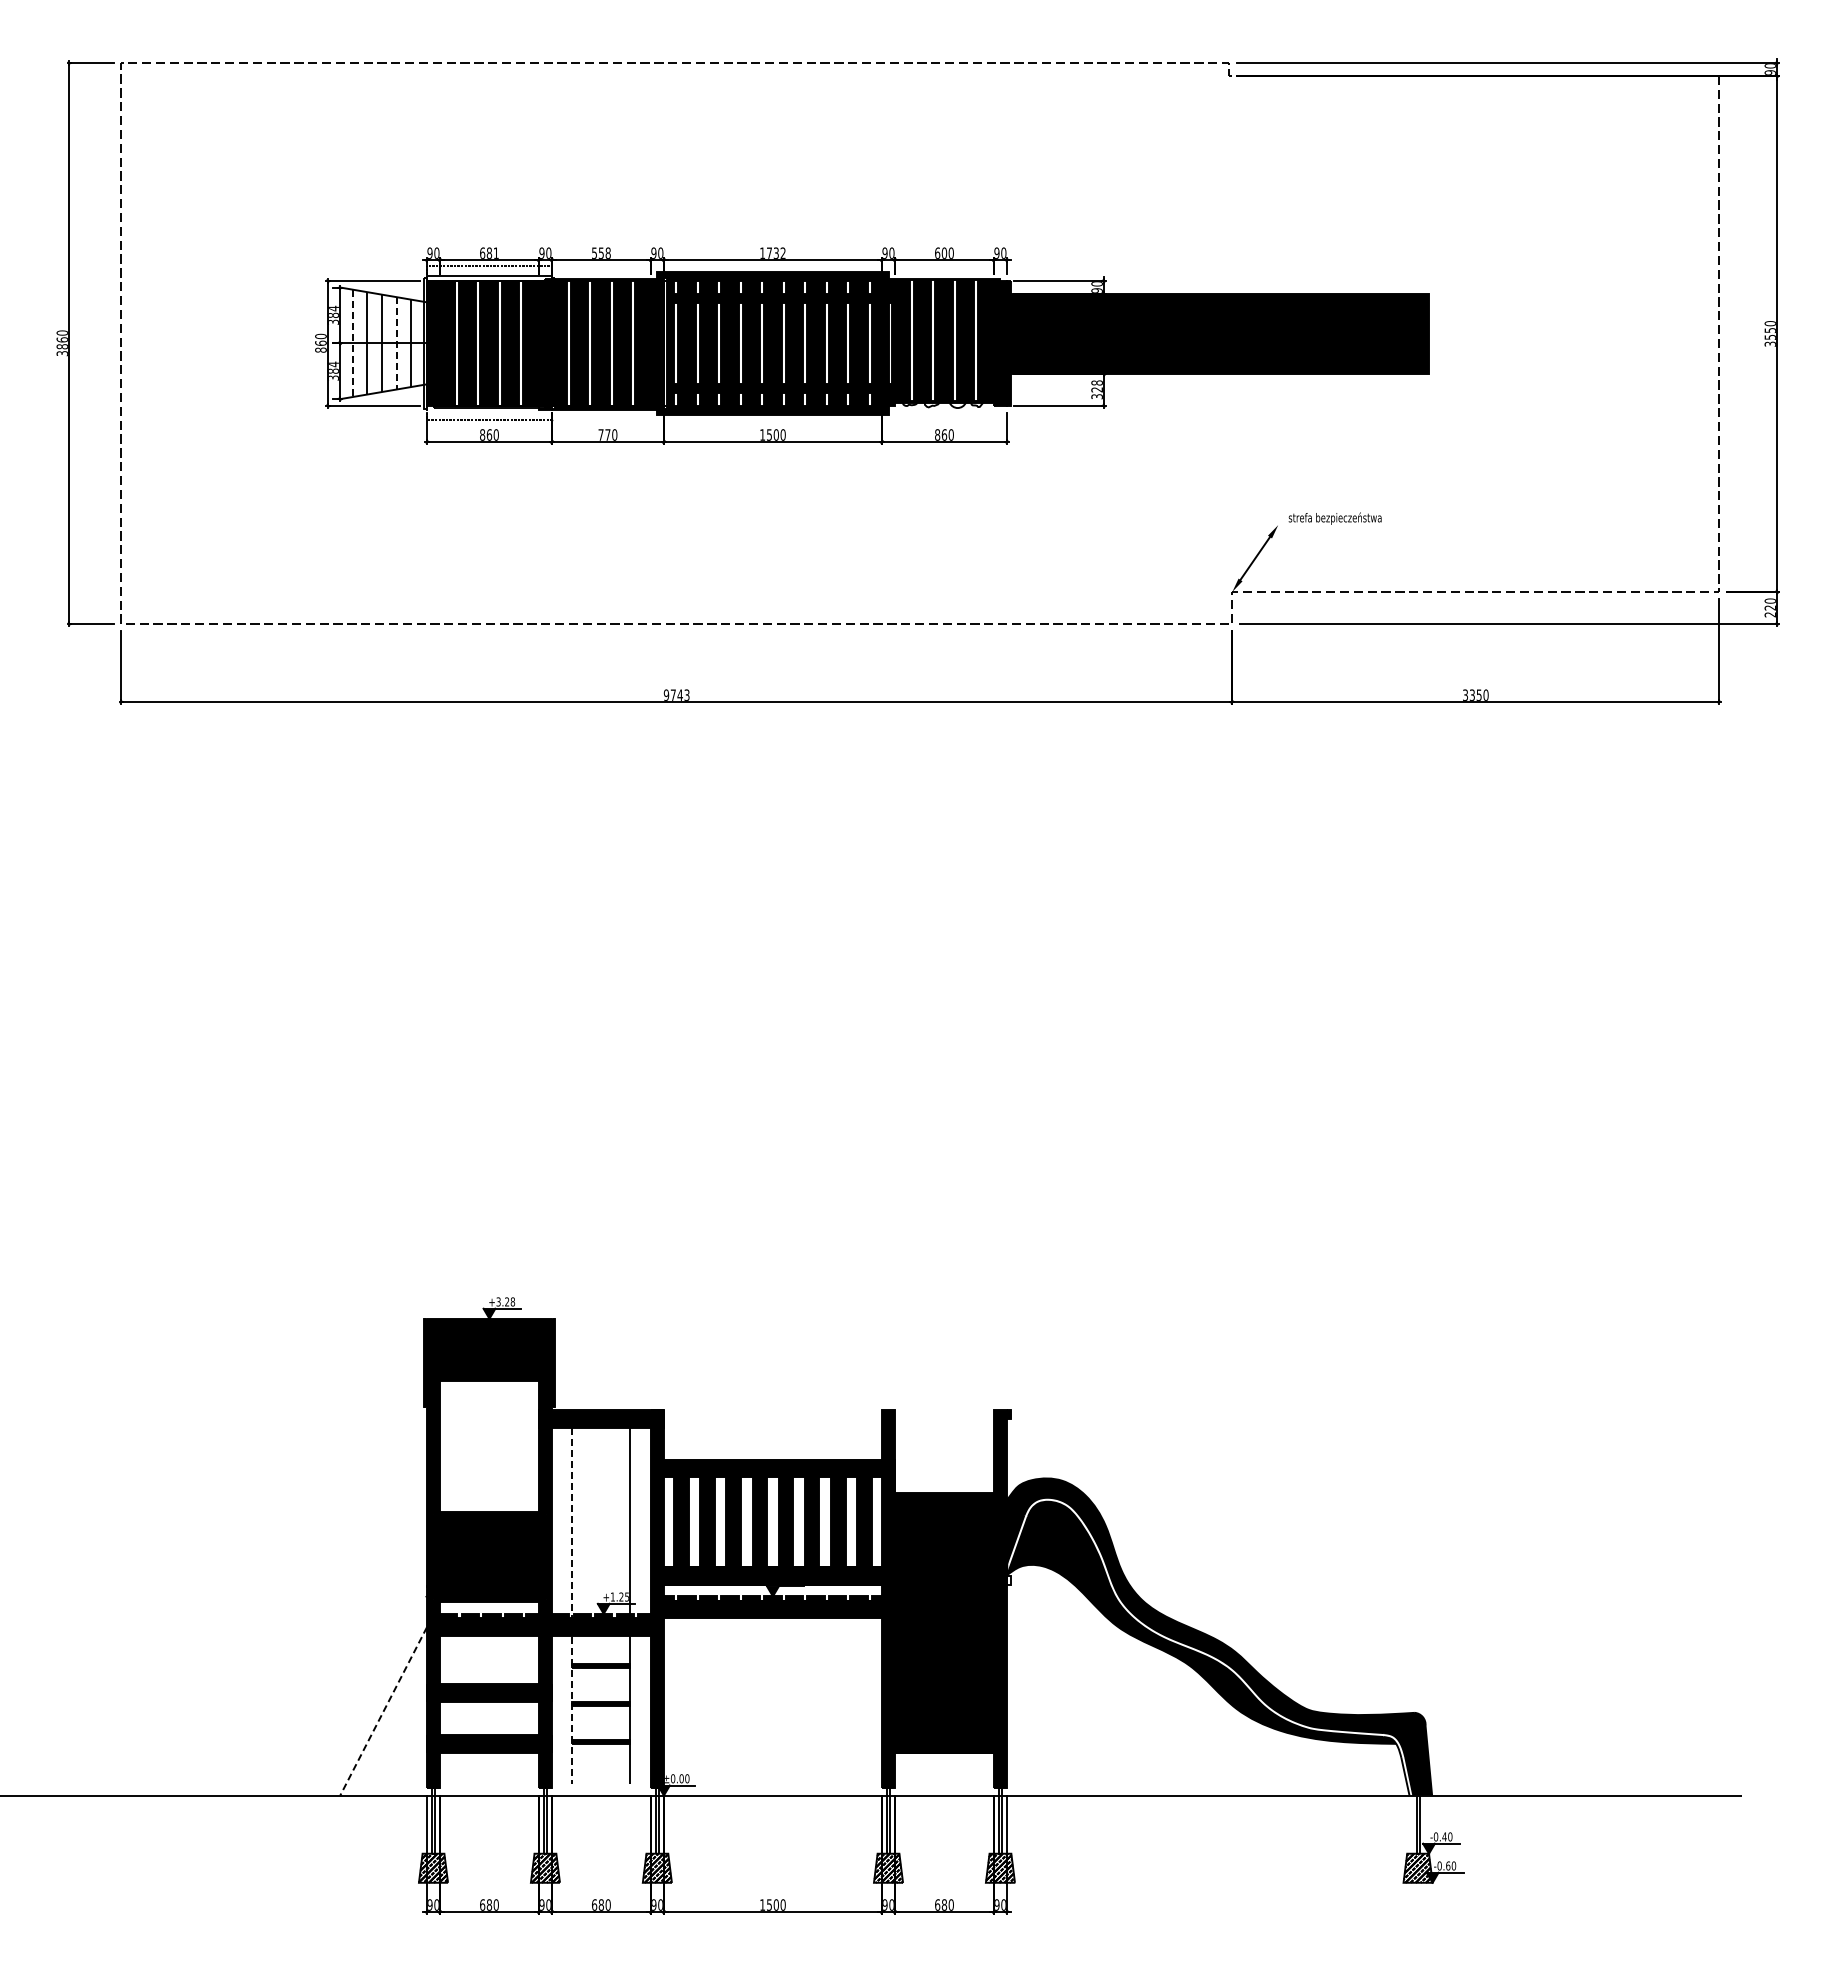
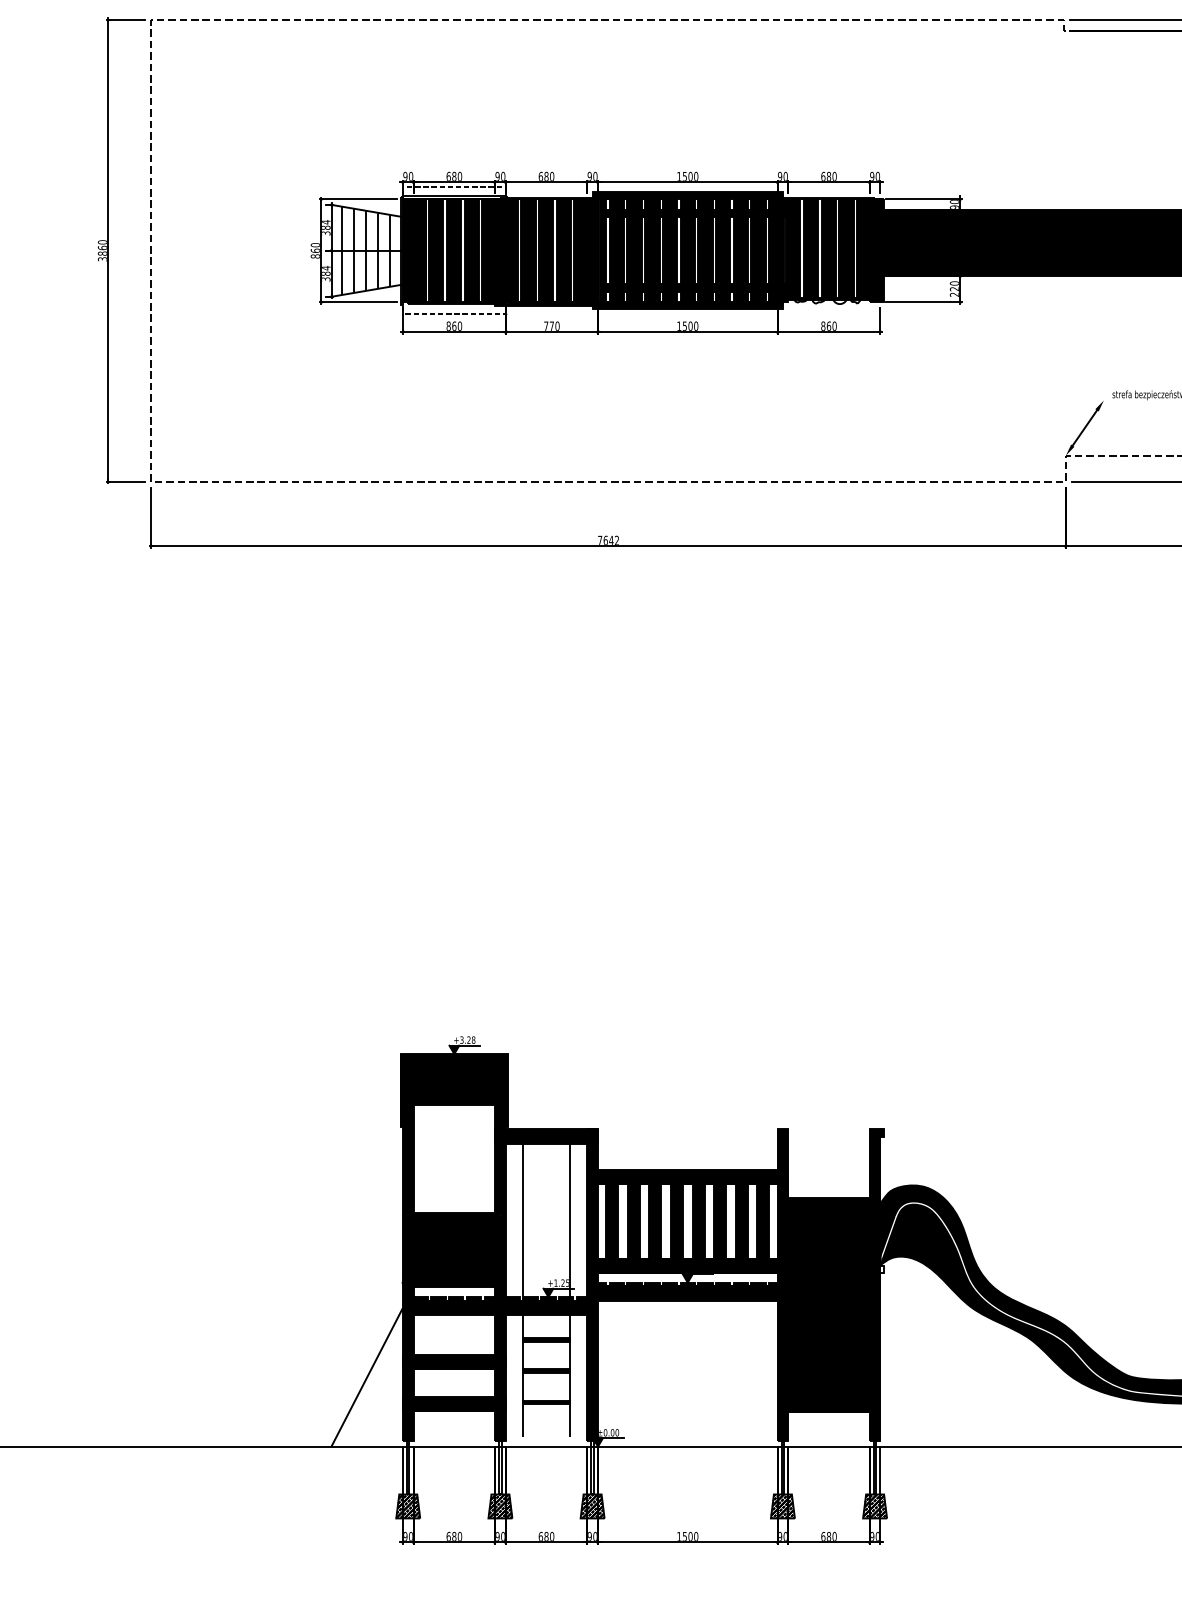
text: (495, 252) -> (459, 176), 681 -> 680
text: (601, 252) -> (546, 176), 558 -> 680
text: (776, 252) -> (690, 176), 1732 -> 1500
text: (944, 252) -> (829, 176), 600 -> 680
line: (352, 343) -> (341, 250), dashed -> solid
line: (396, 343) -> (377, 250), dashed -> solid
text: (1096, 389) -> (954, 288), 328 -> 220
text: (676, 694) -> (608, 539), 9743 -> 7642
line: (572, 1606) -> (522, 1290), dashed -> solid
line: (383, 1711) -> (367, 1377), dashed -> solid

